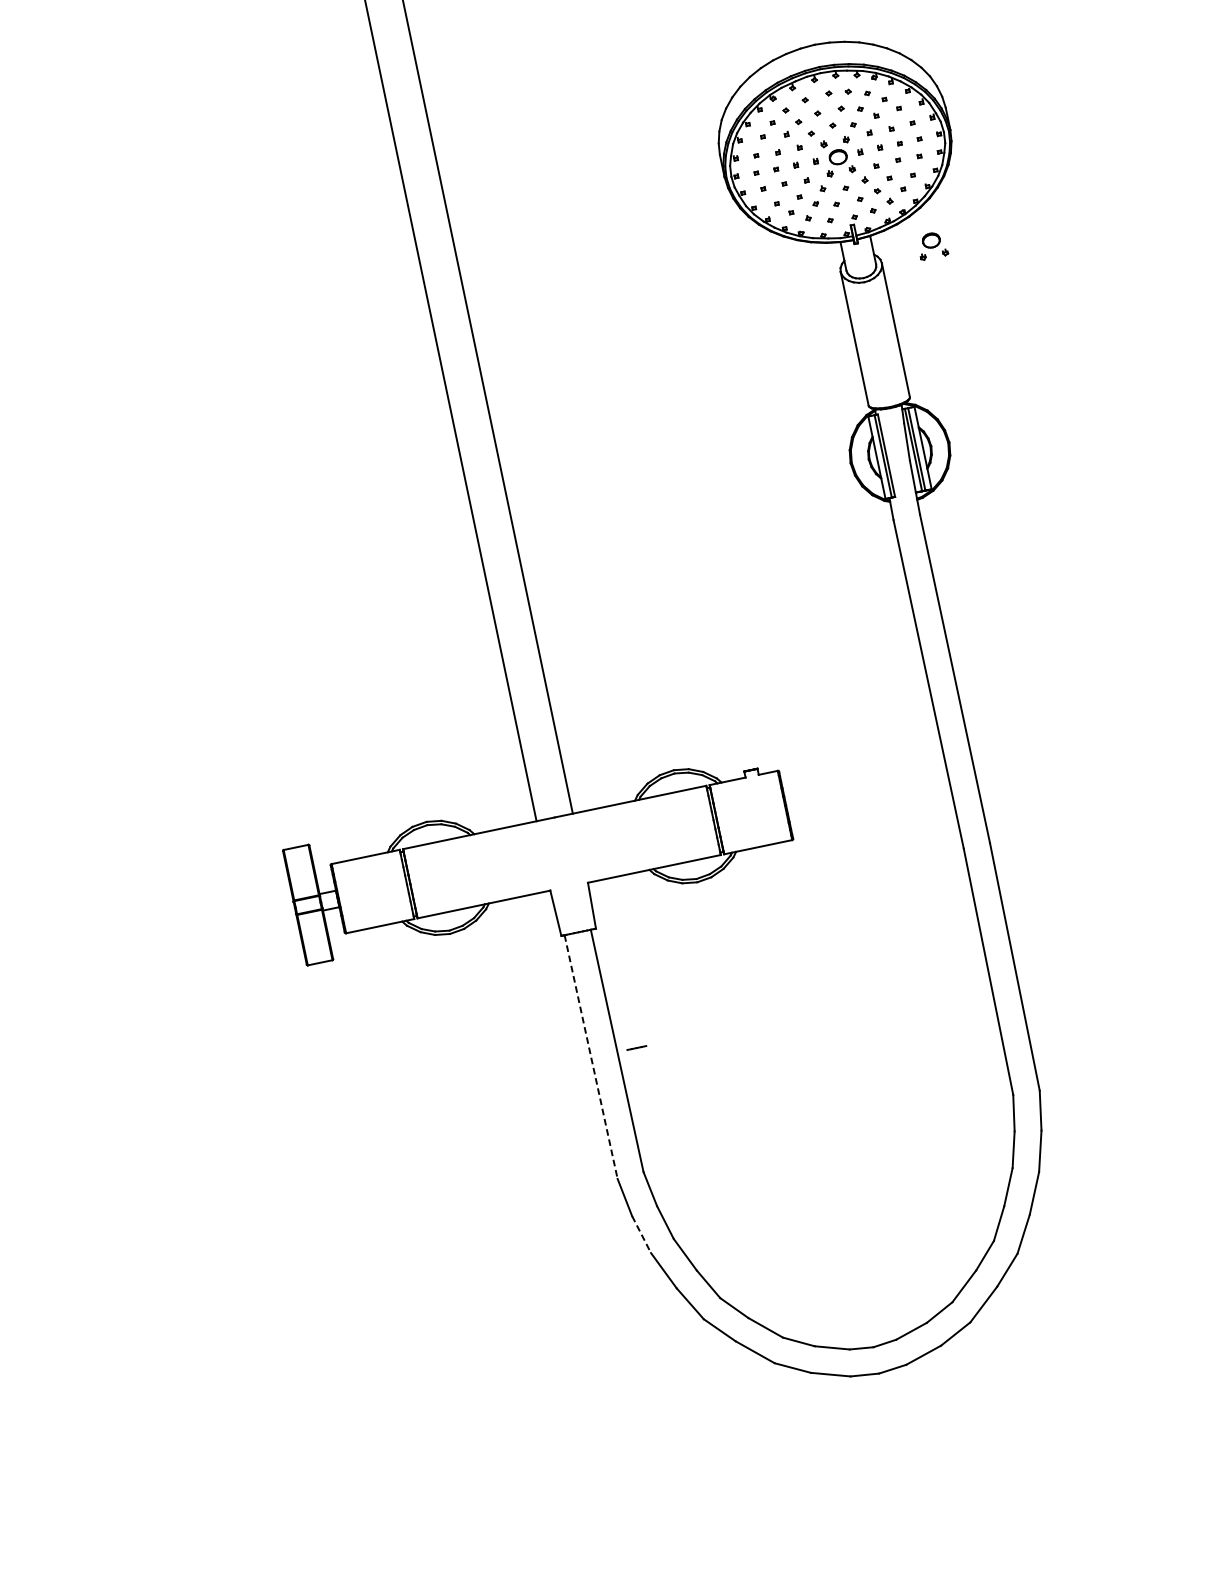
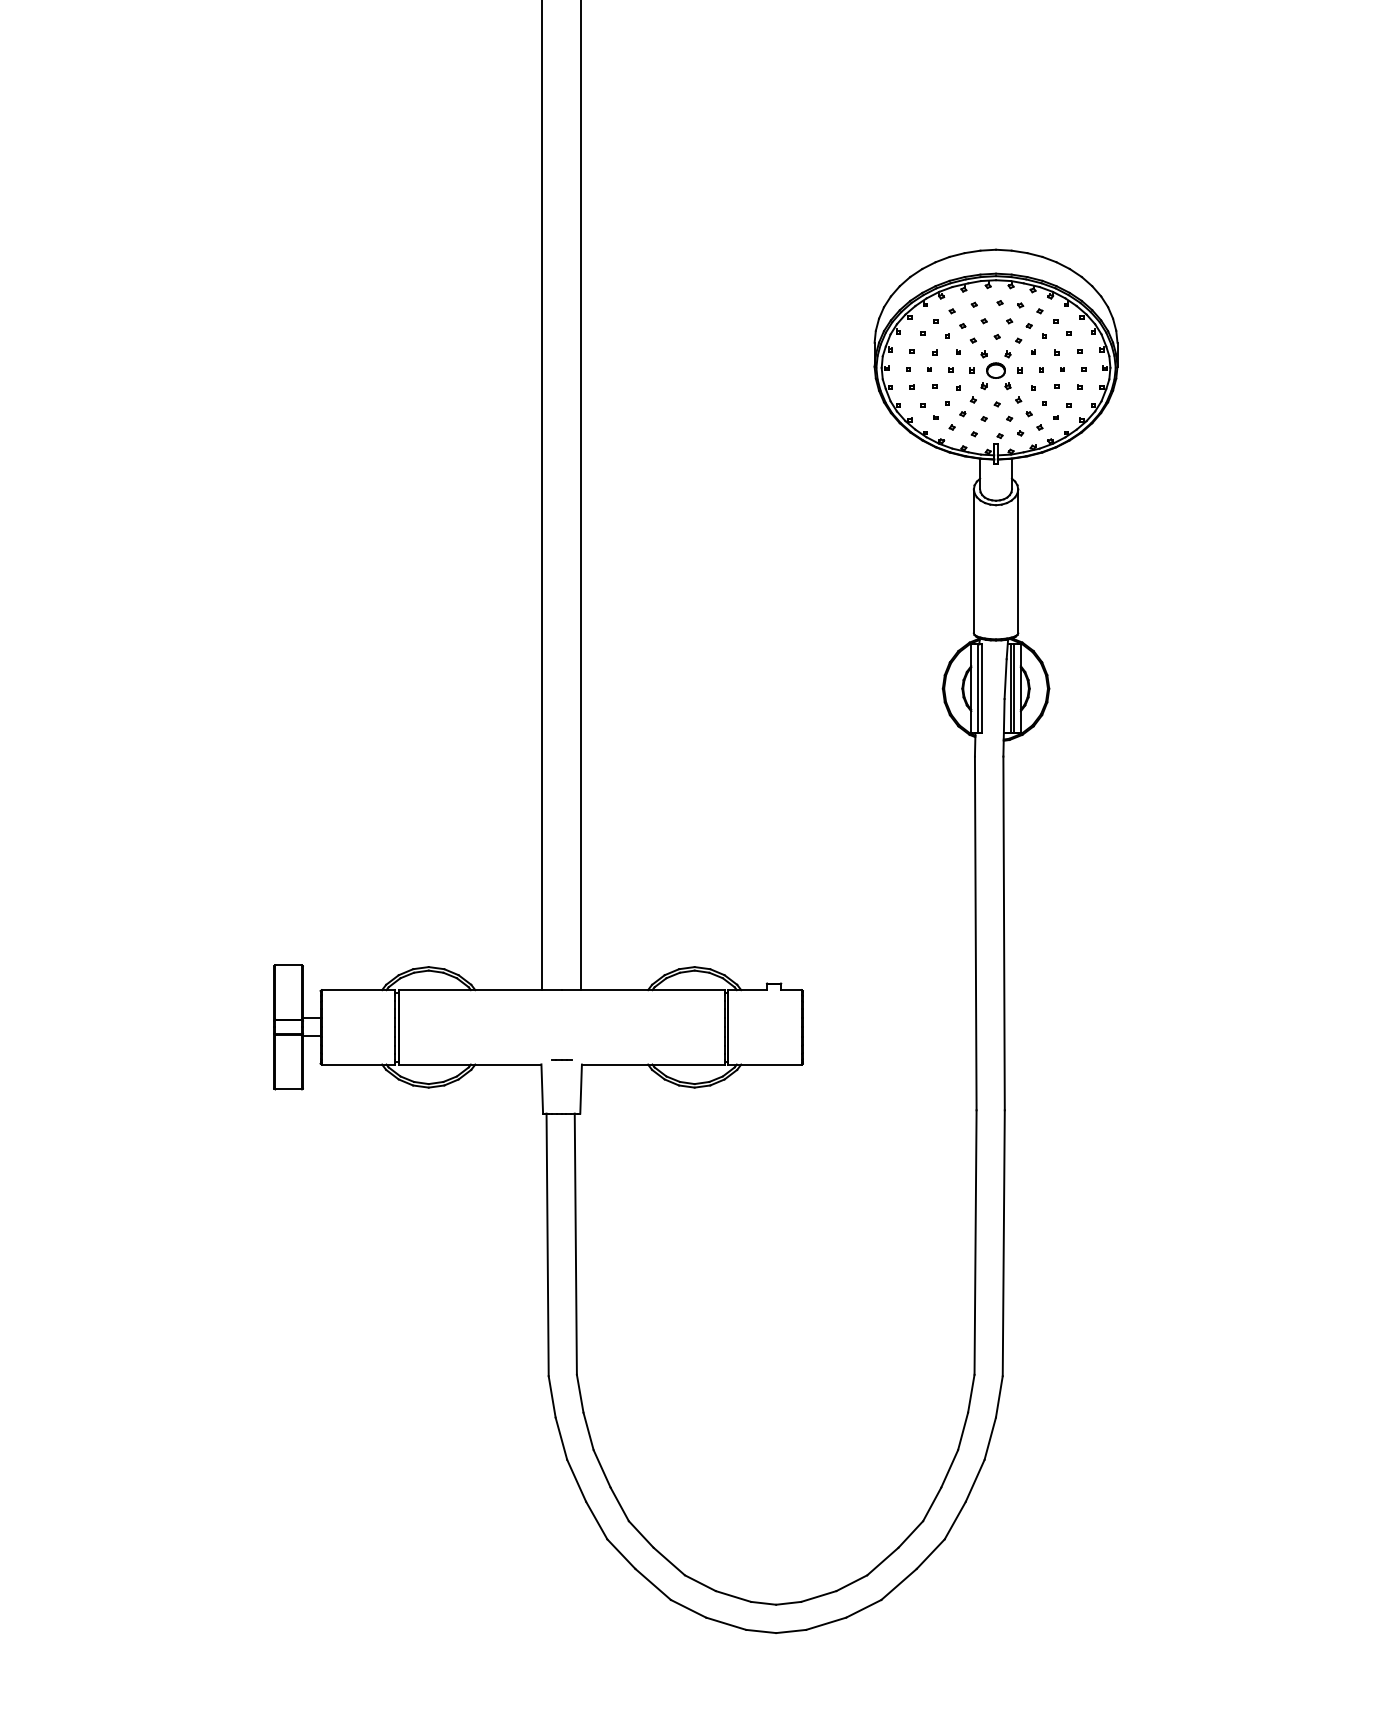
part: (931, 246) -> (1073, 482), removed
line: (636, 1047) -> (561, 1059), moved
line: (591, 1057) -> (547, 1245), dashed -> solid
line: (641, 1234) -> (561, 1438), dashed -> solid

